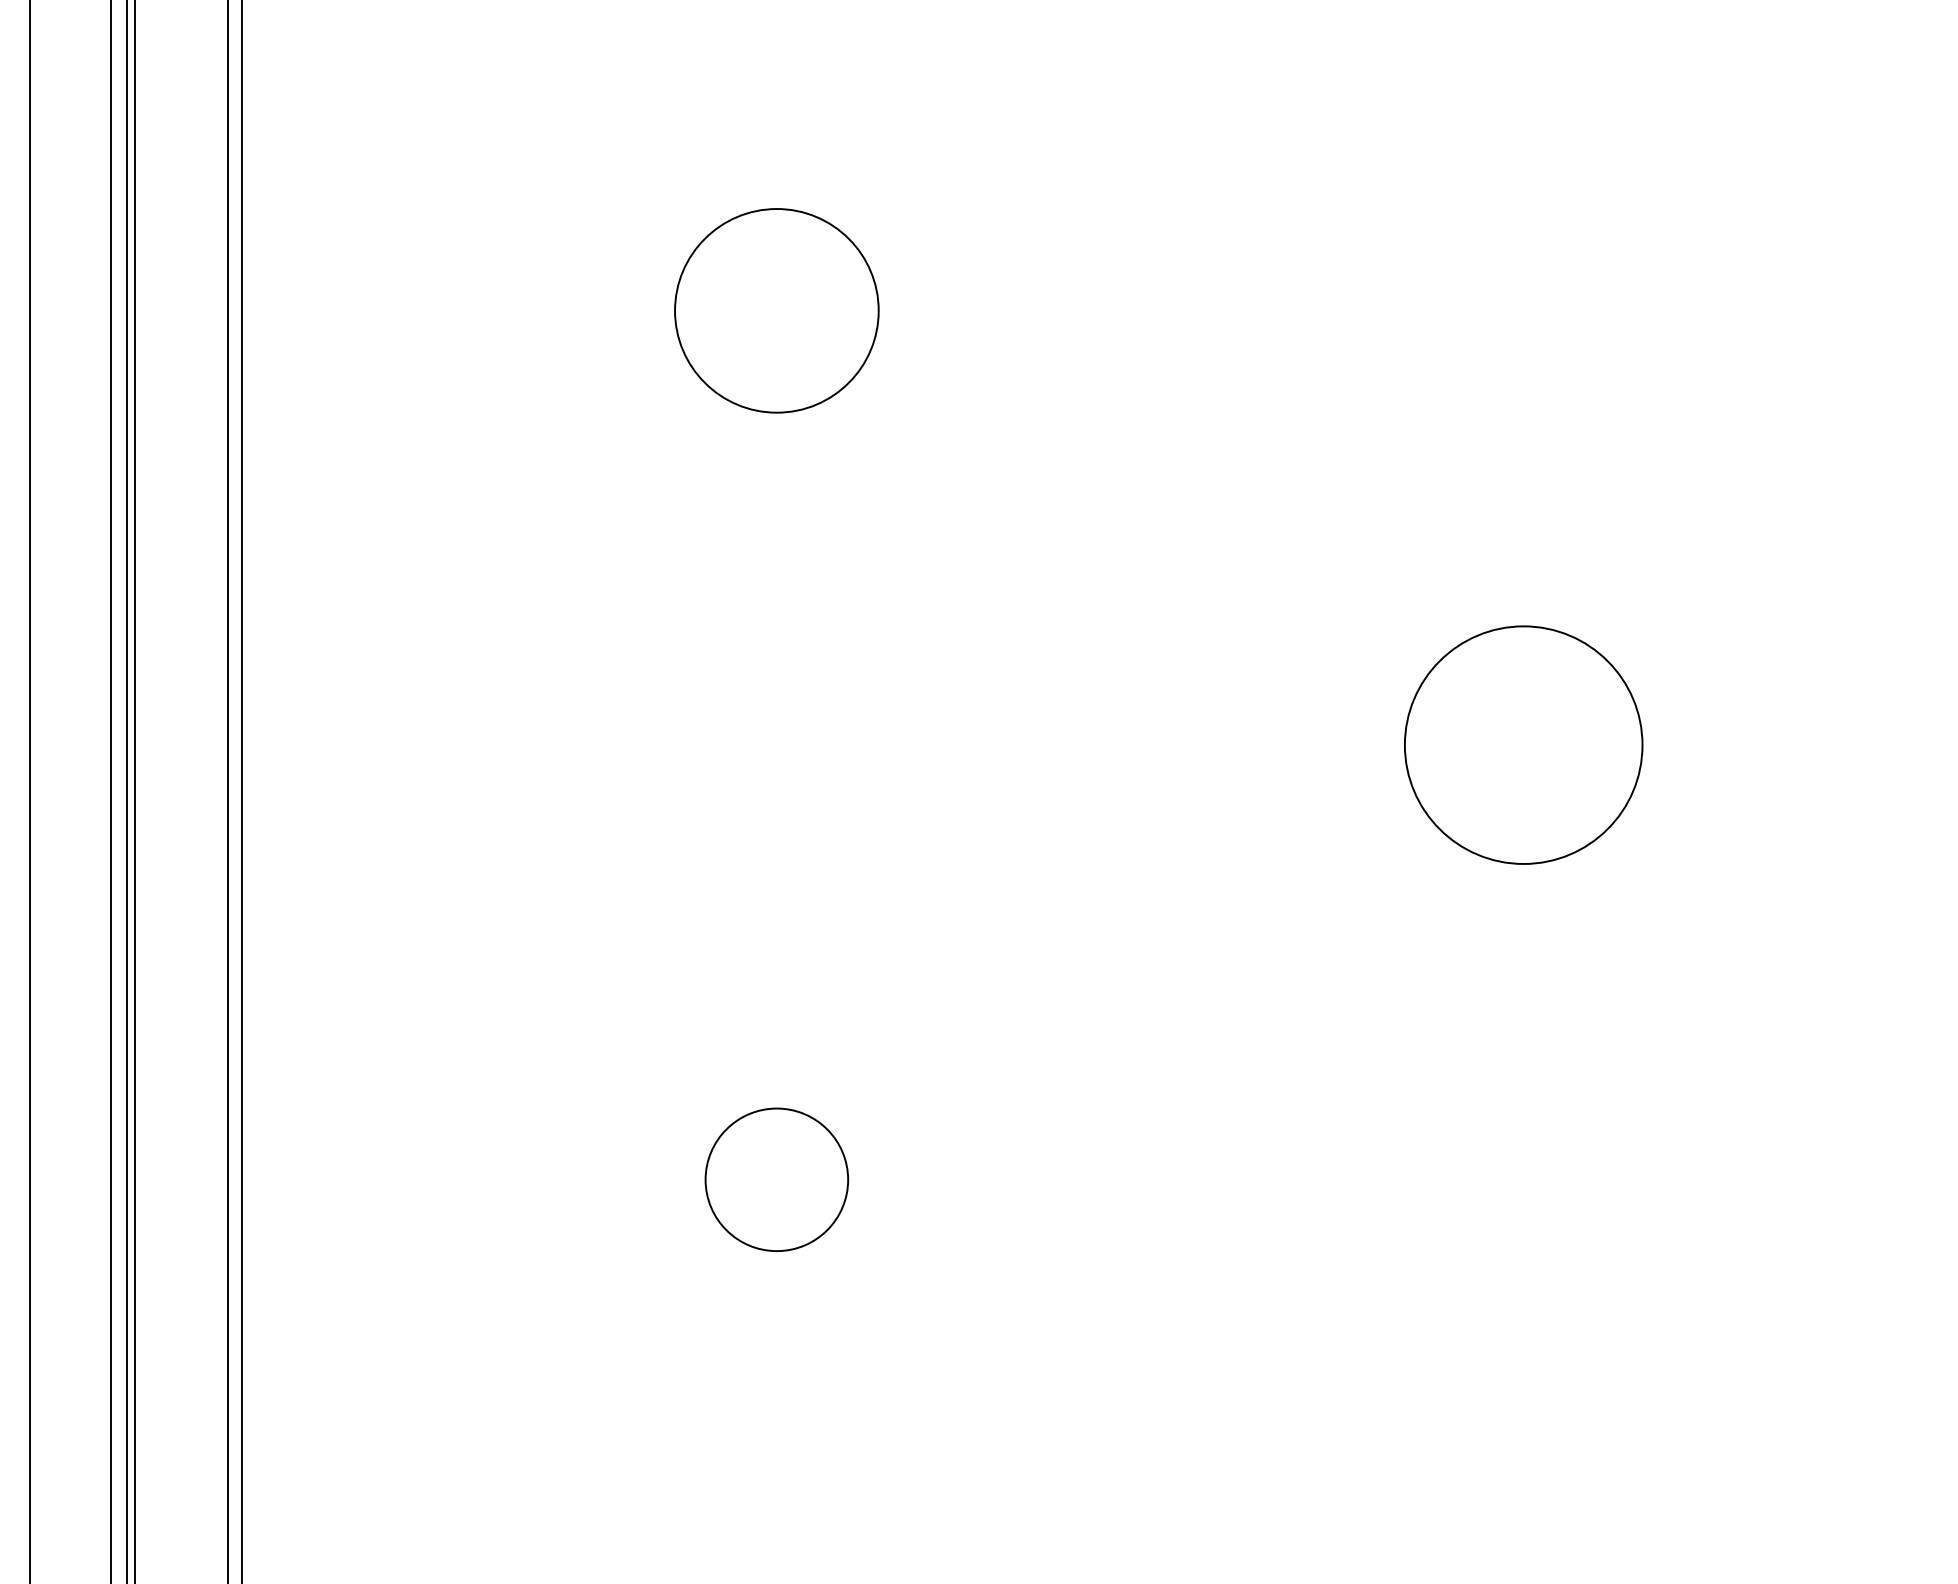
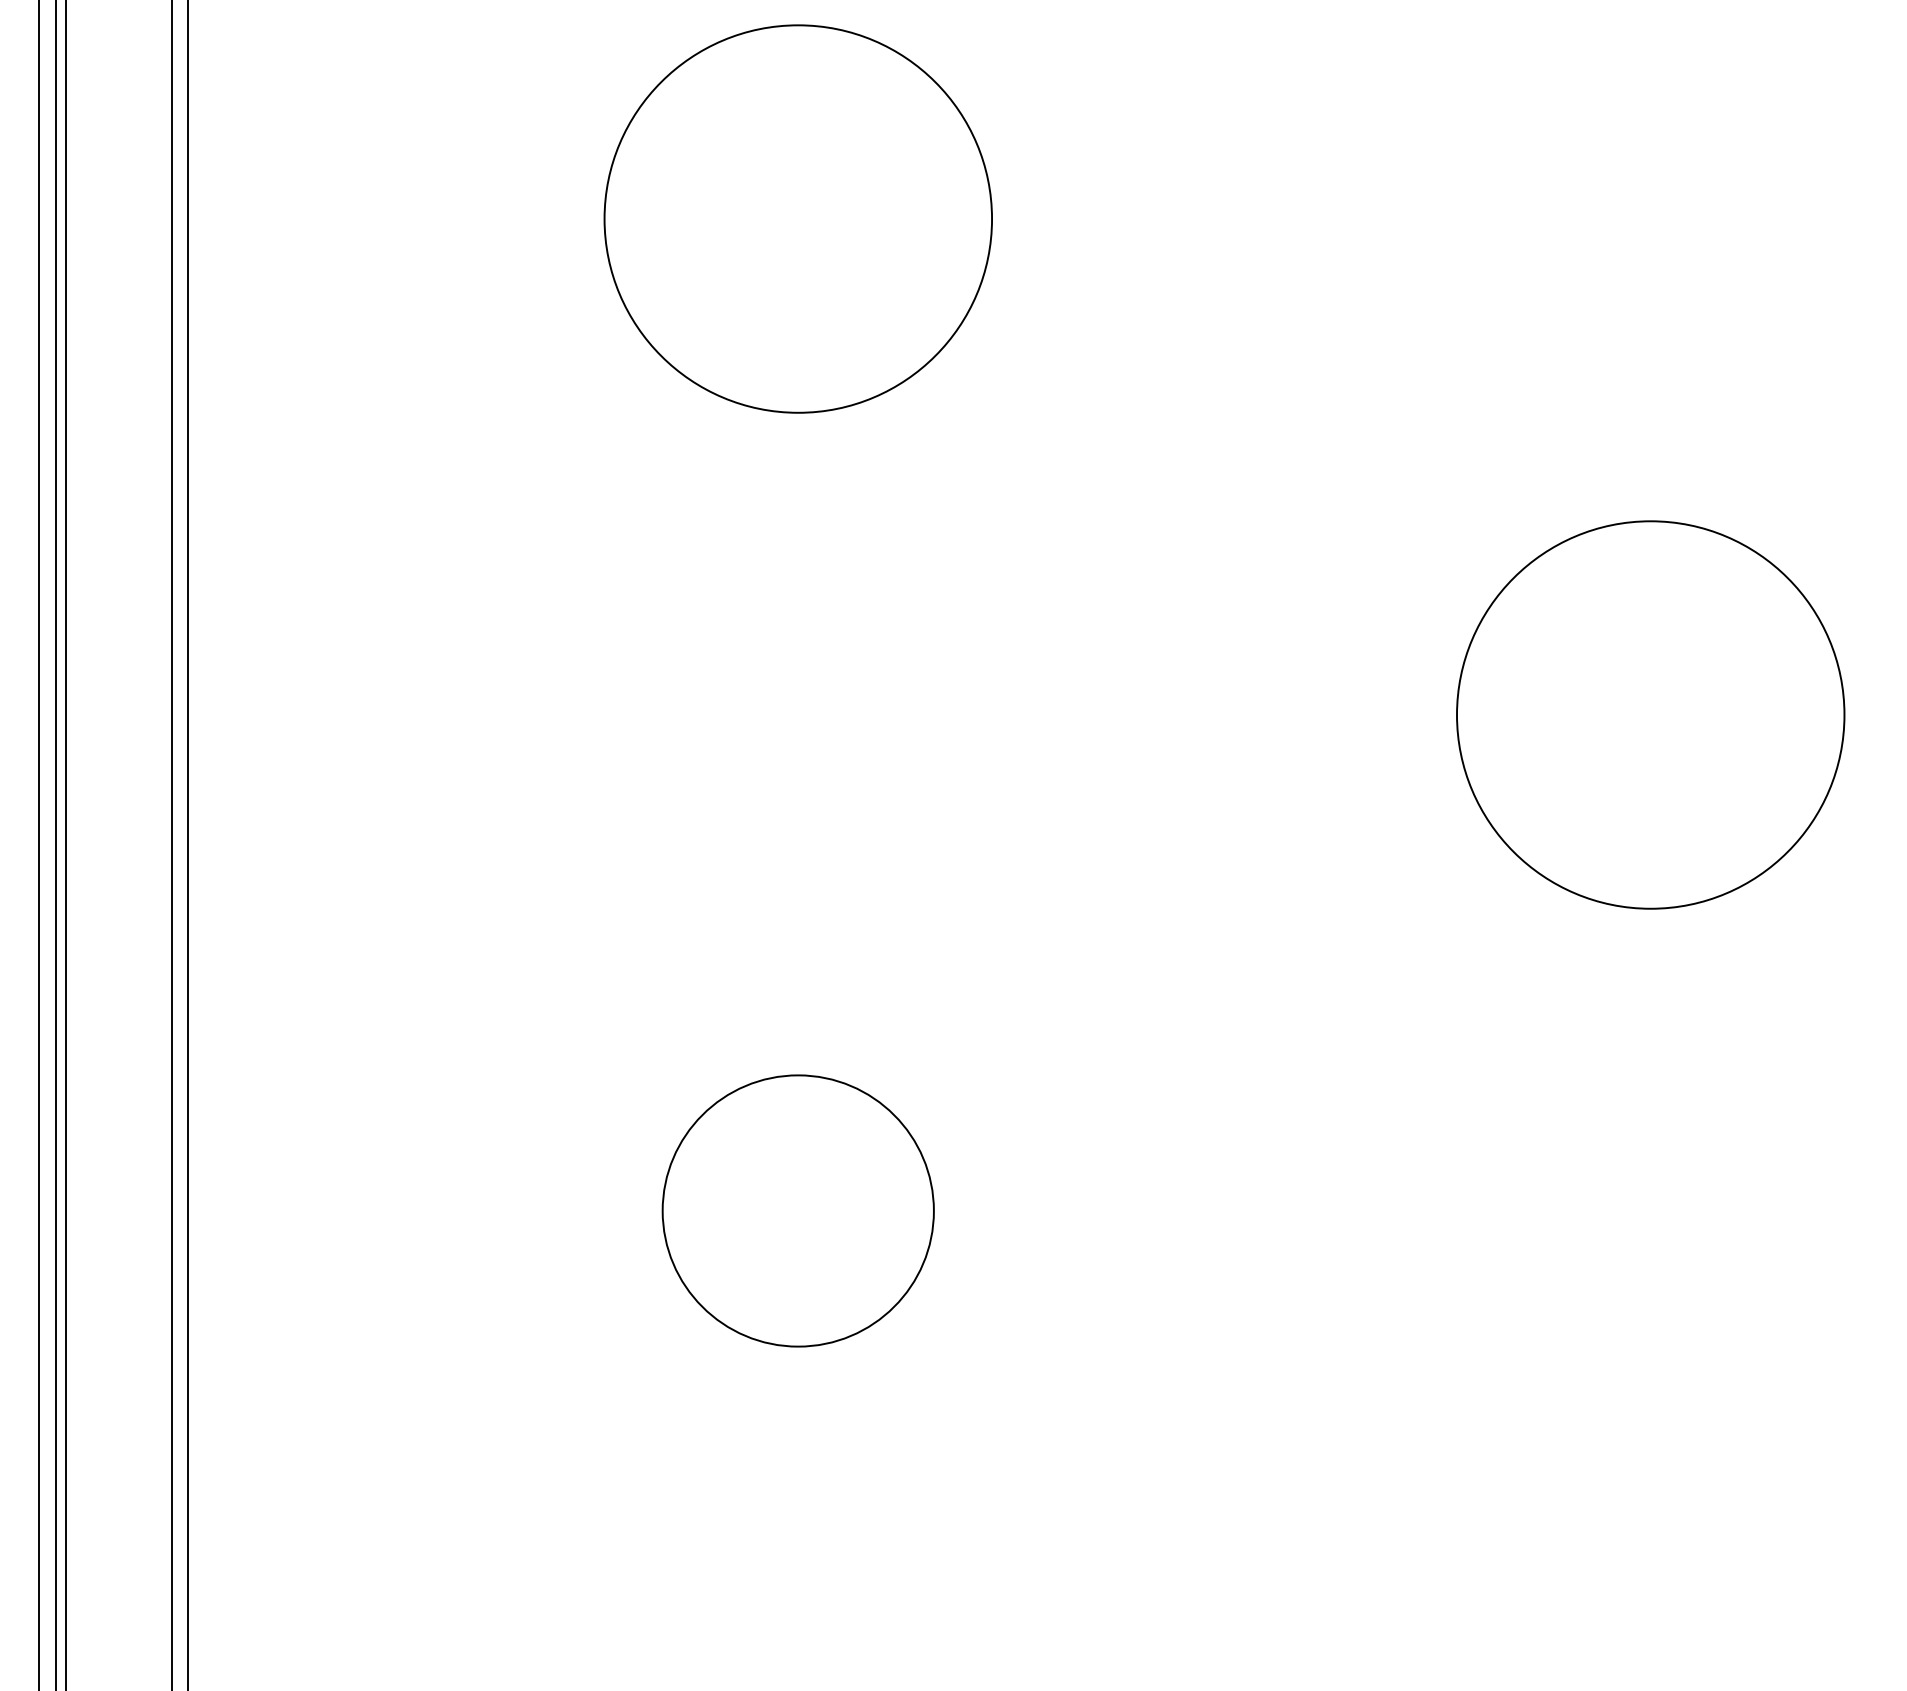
circle: (776, 310) -> (797, 218), size x1.67
circle: (1523, 744) -> (1650, 714), size x1.43
circle: (776, 1179) -> (797, 1210), size x1.67

